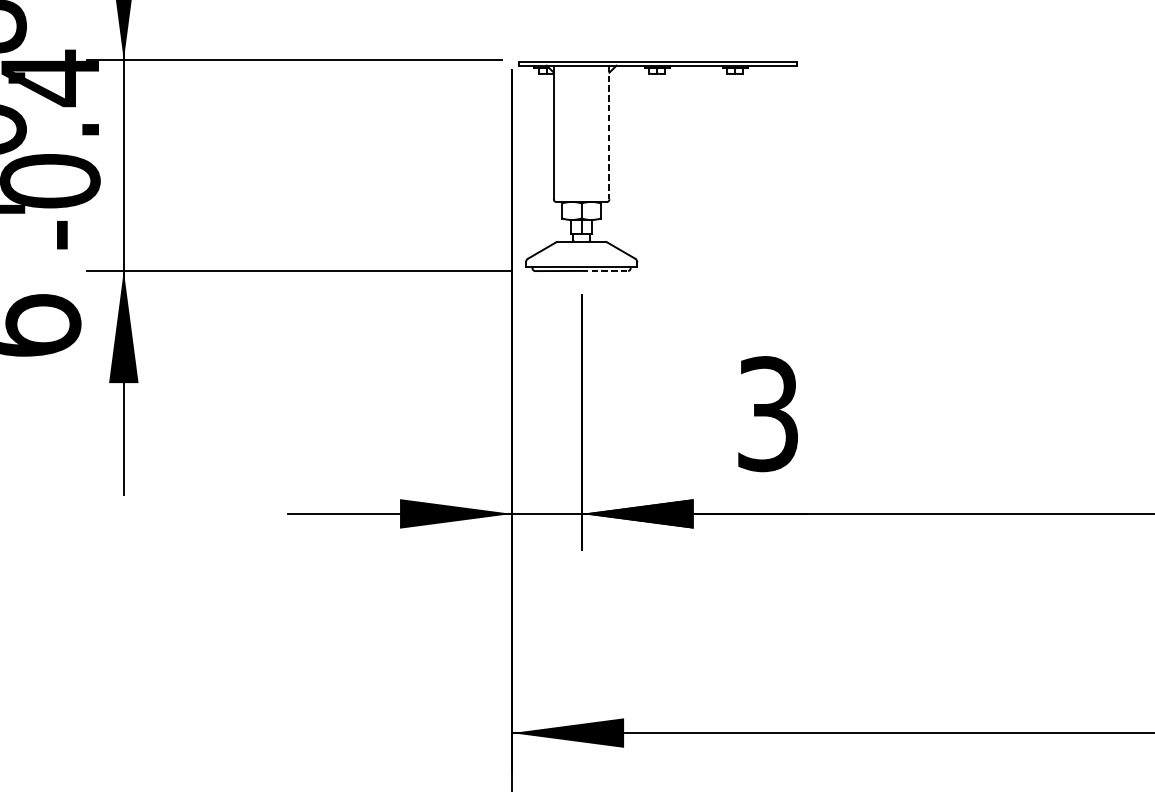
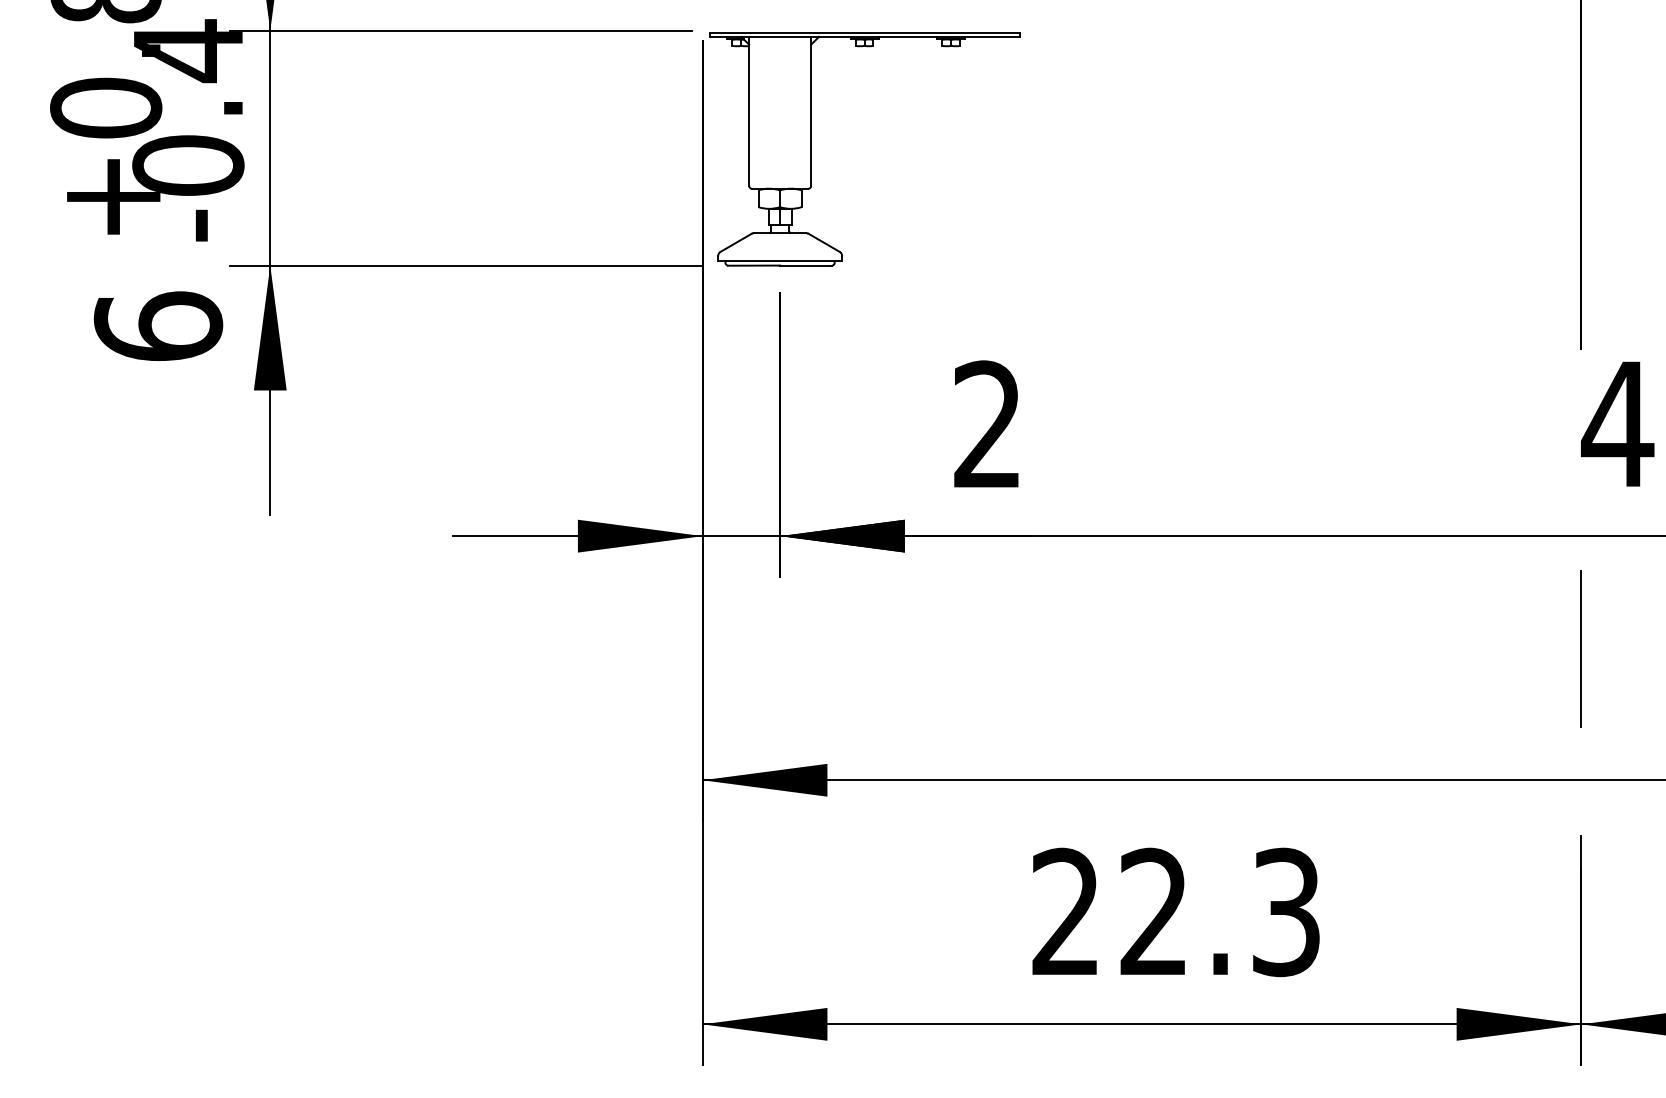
line: (609, 132) -> (811, 111), dashed -> solid
line: (605, 270) -> (806, 265), dashed -> solid
text: (767, 413) -> (987, 424), 3 -> 2

